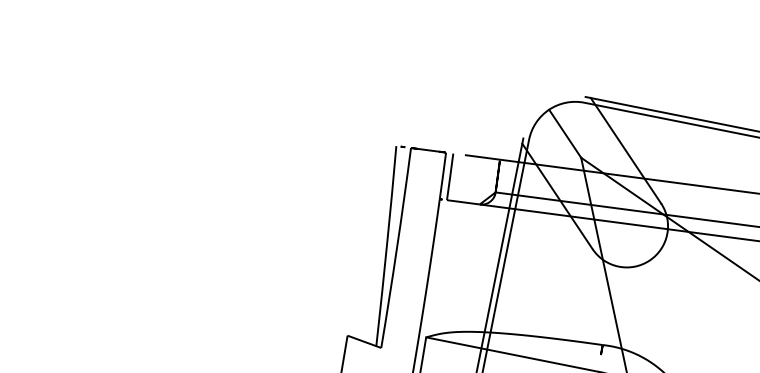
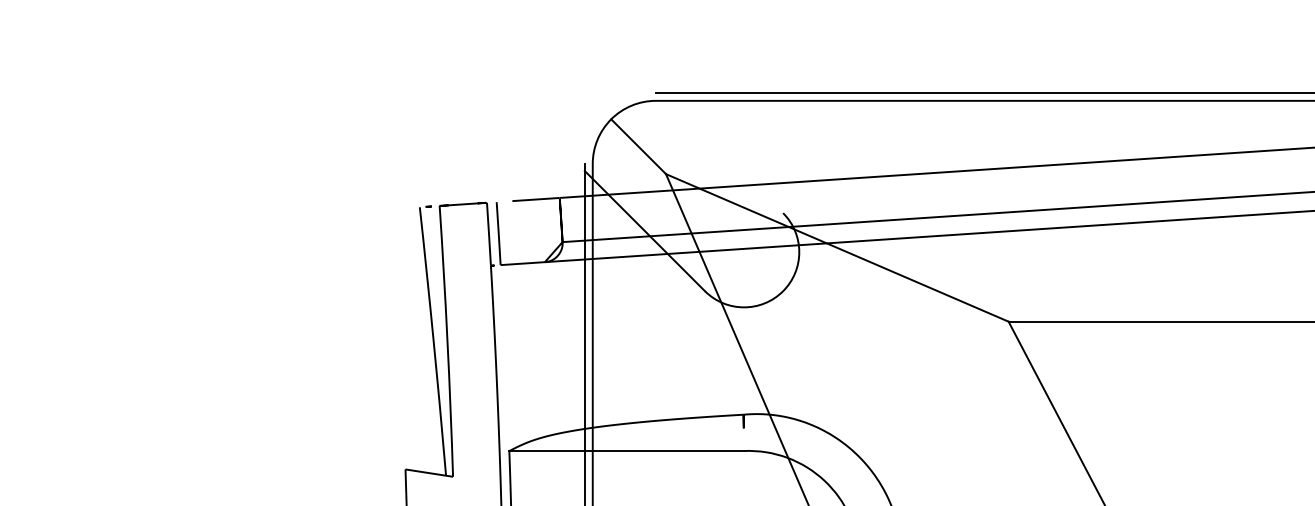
line: (625, 150) -> (722, 152), removed

